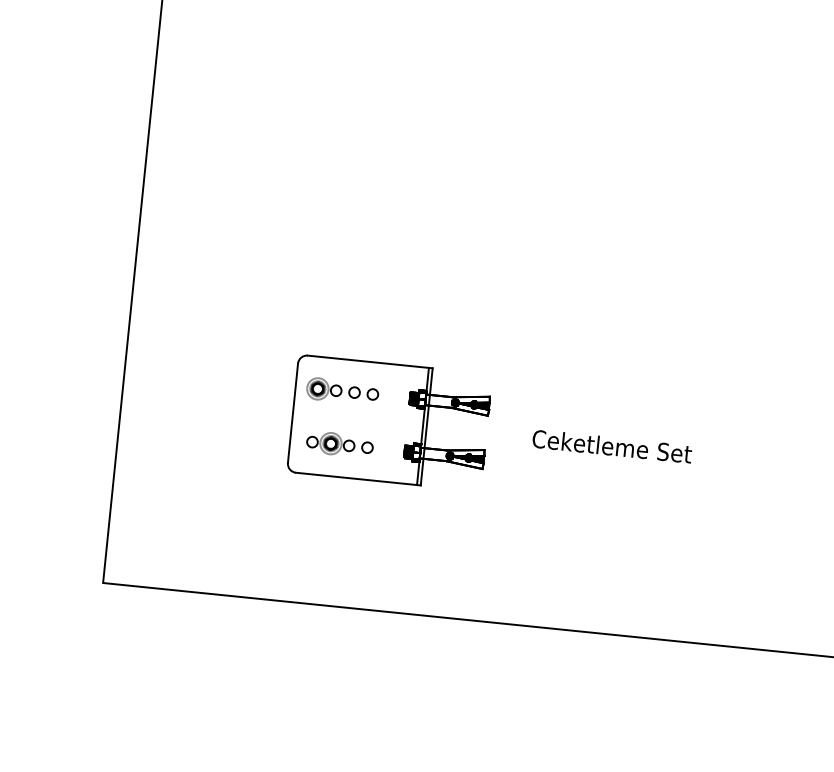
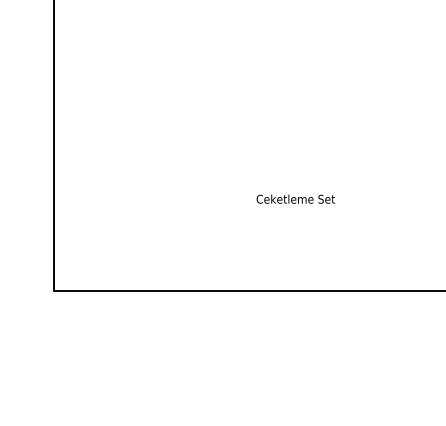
part: (489, 418) -> (234, 191), removed

